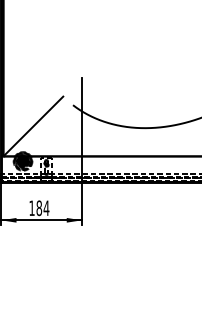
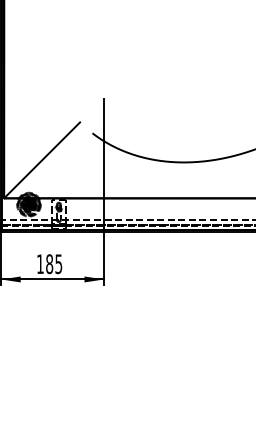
text: (46, 208) -> (58, 264), 184 -> 185

